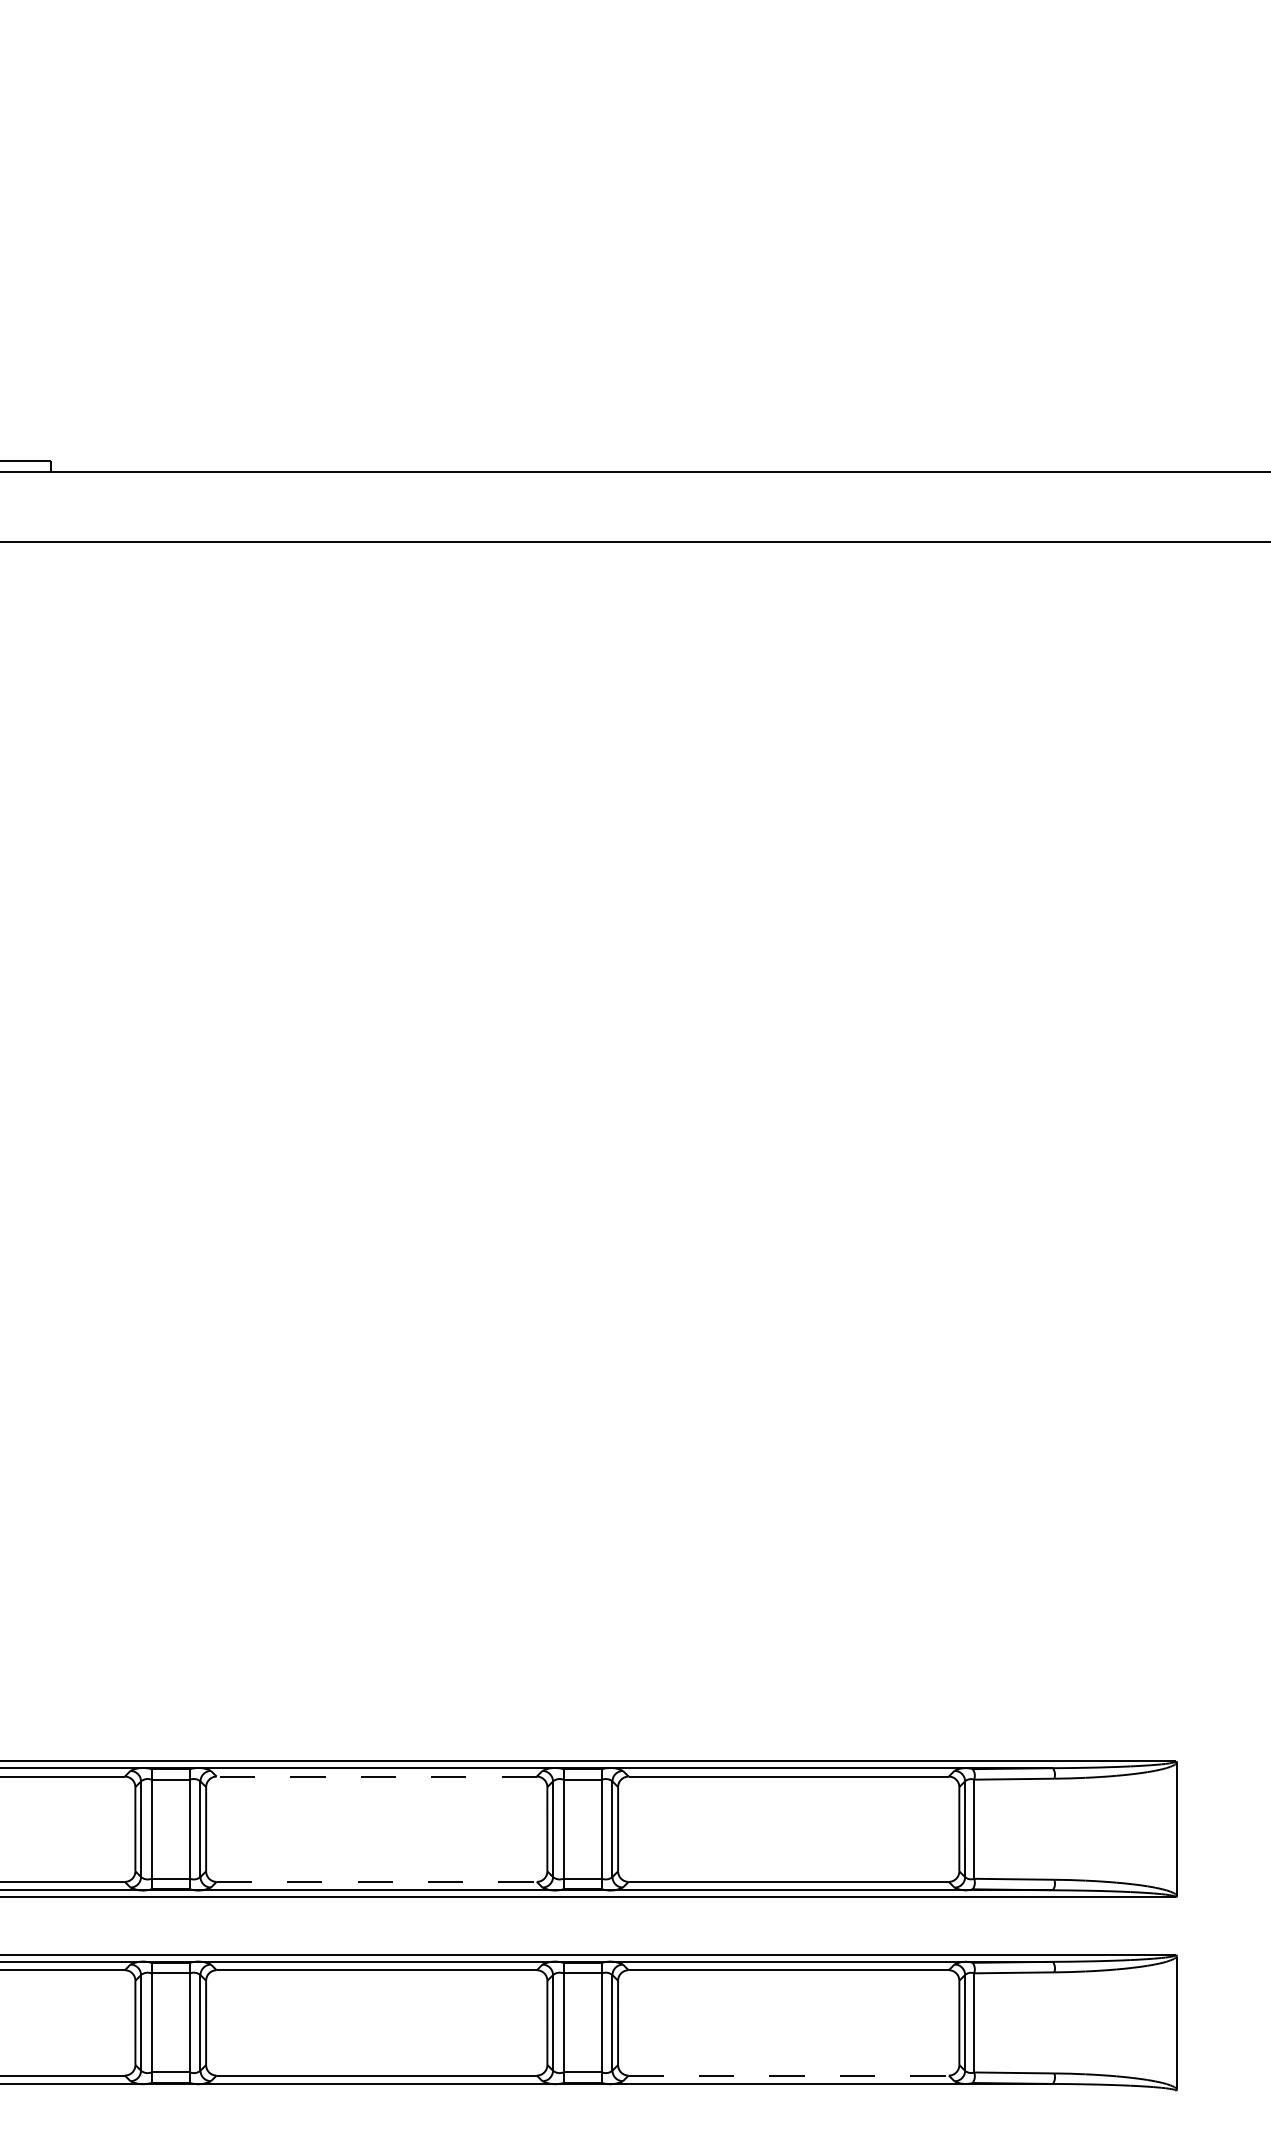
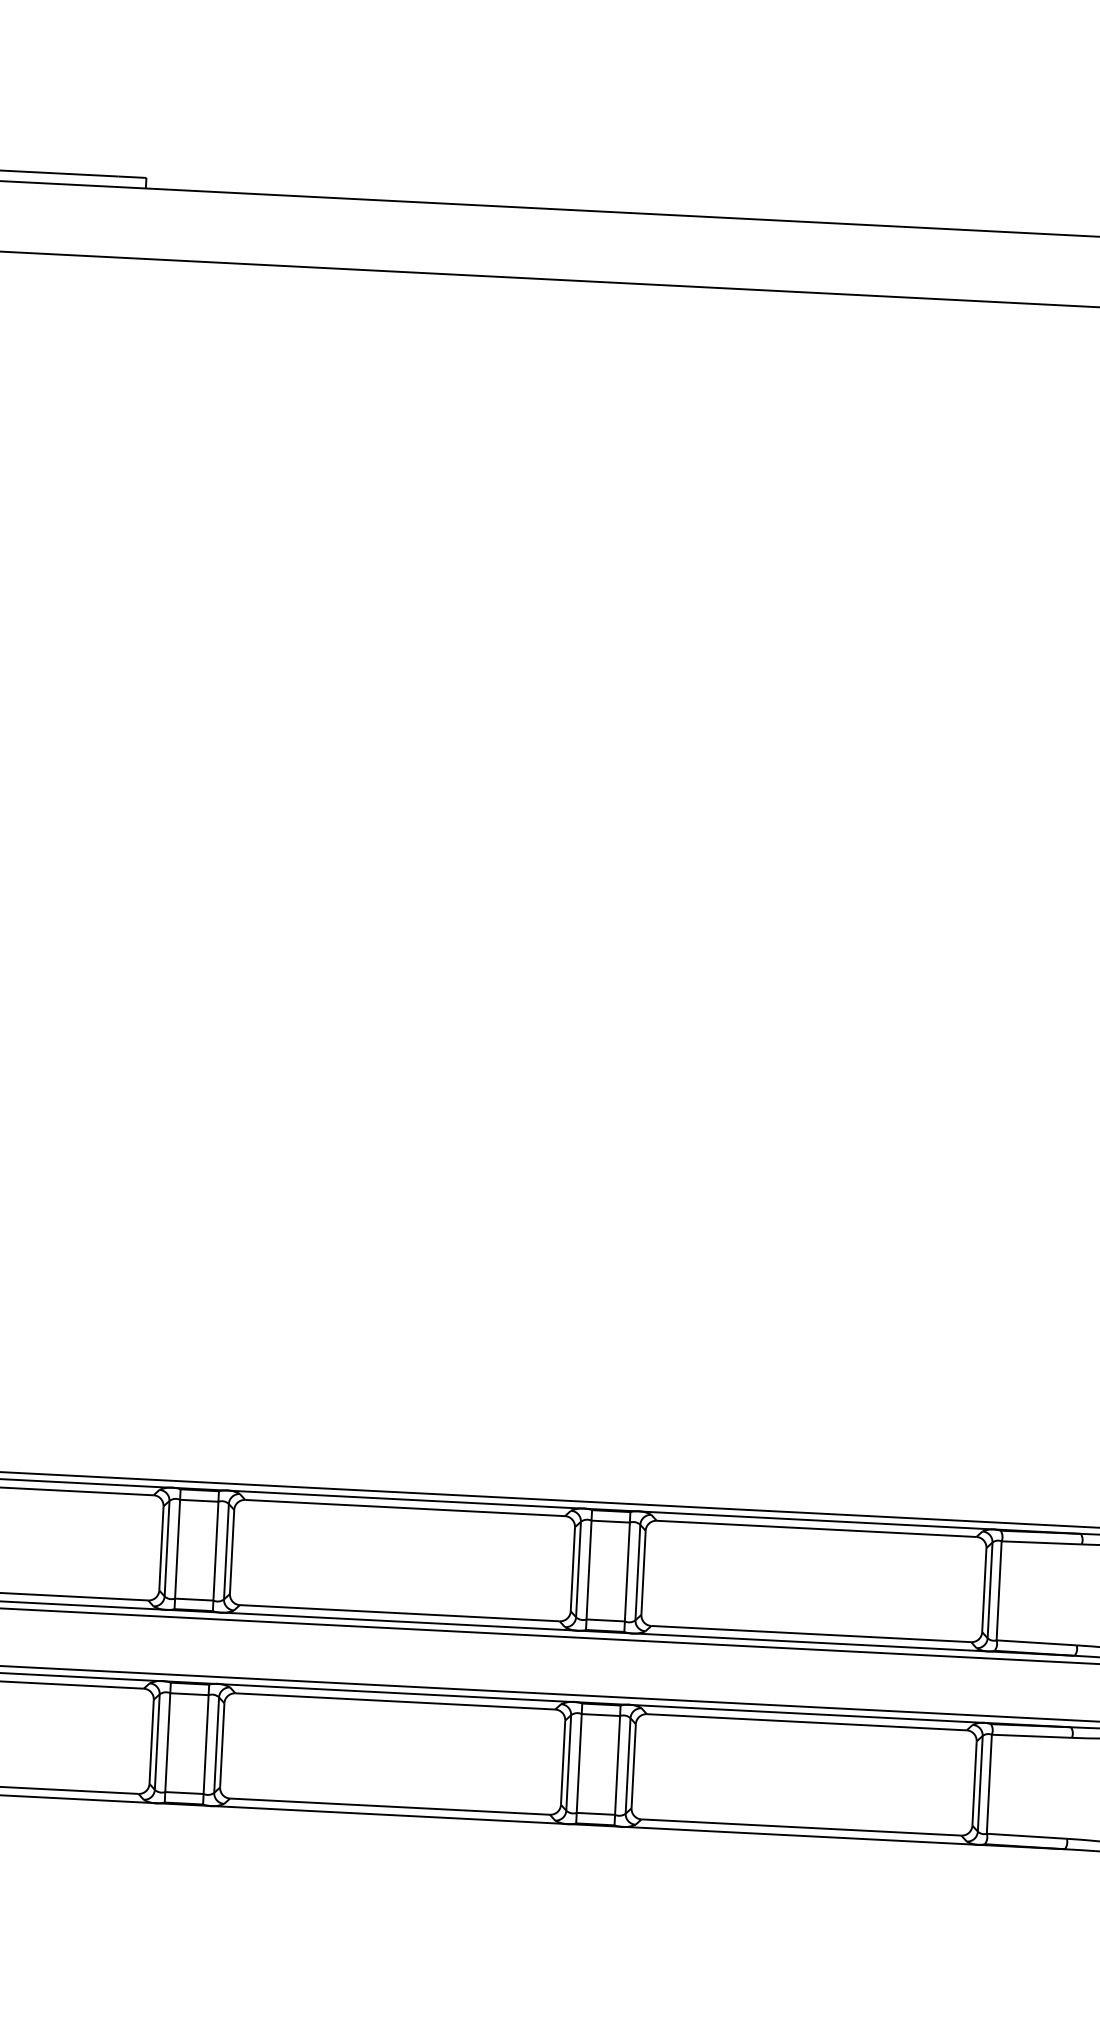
line: (376, 1776) -> (404, 1507), dashed -> solid
line: (377, 1881) -> (400, 1612), dashed -> solid
line: (789, 2075) -> (802, 1827), dashed -> solid

